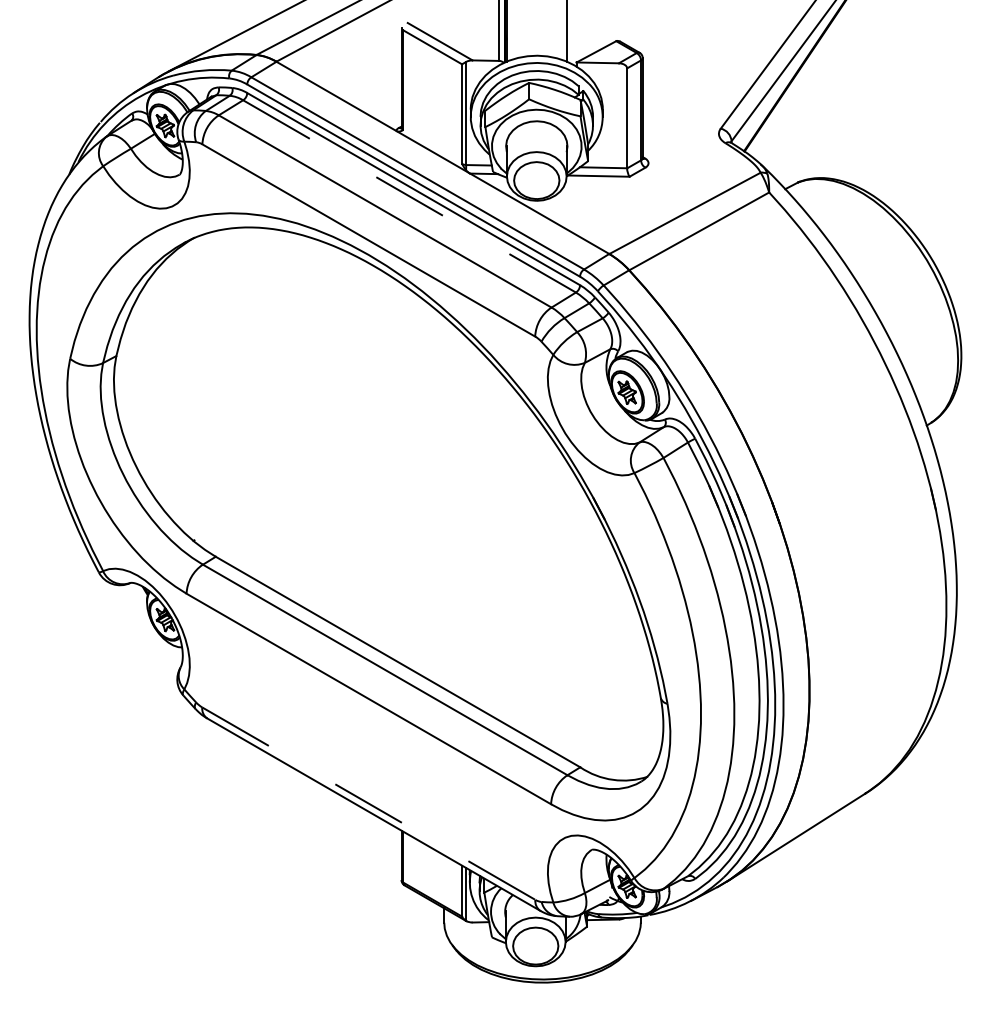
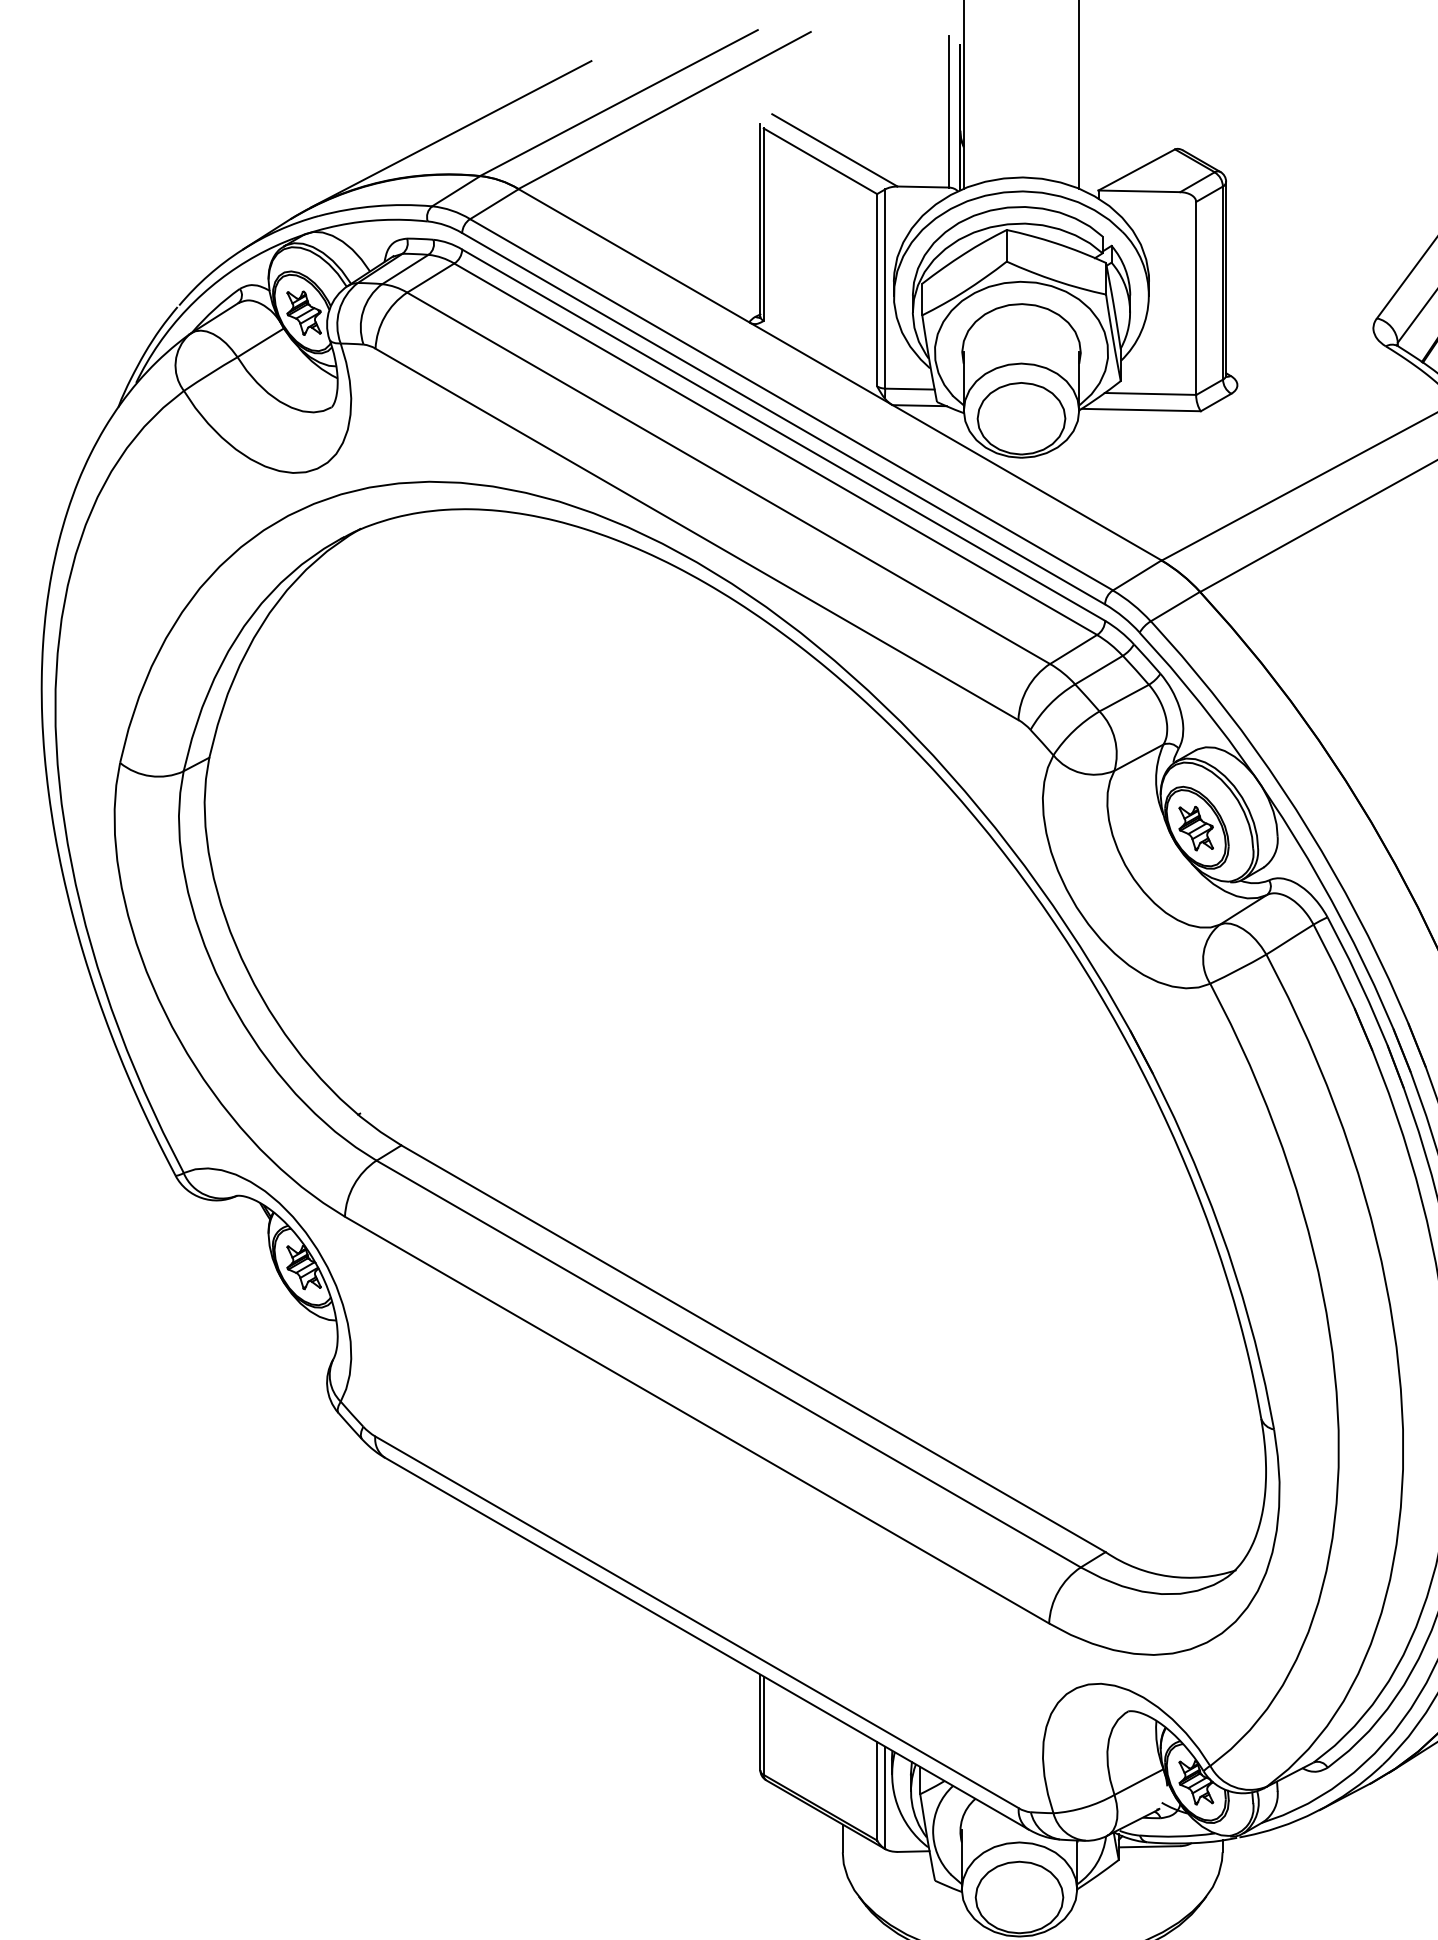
line: (409, 196) -> (775, 449), dashed -> solid
line: (369, 803) -> (698, 1622), dashed -> solid

